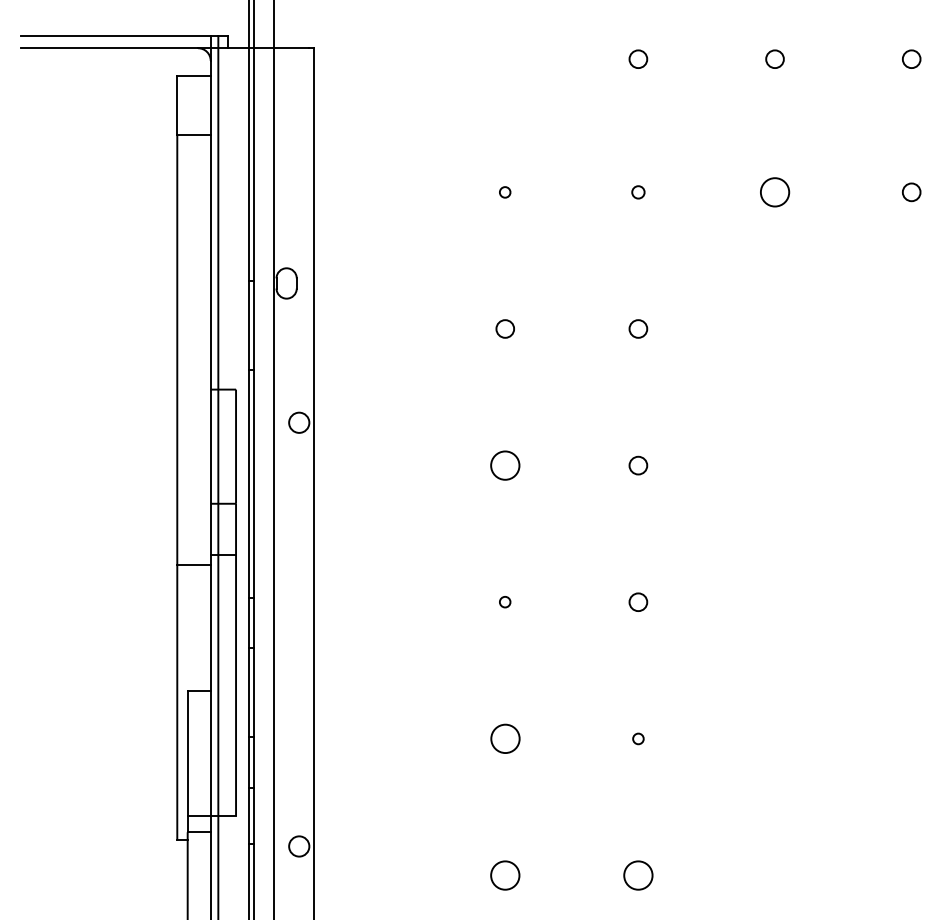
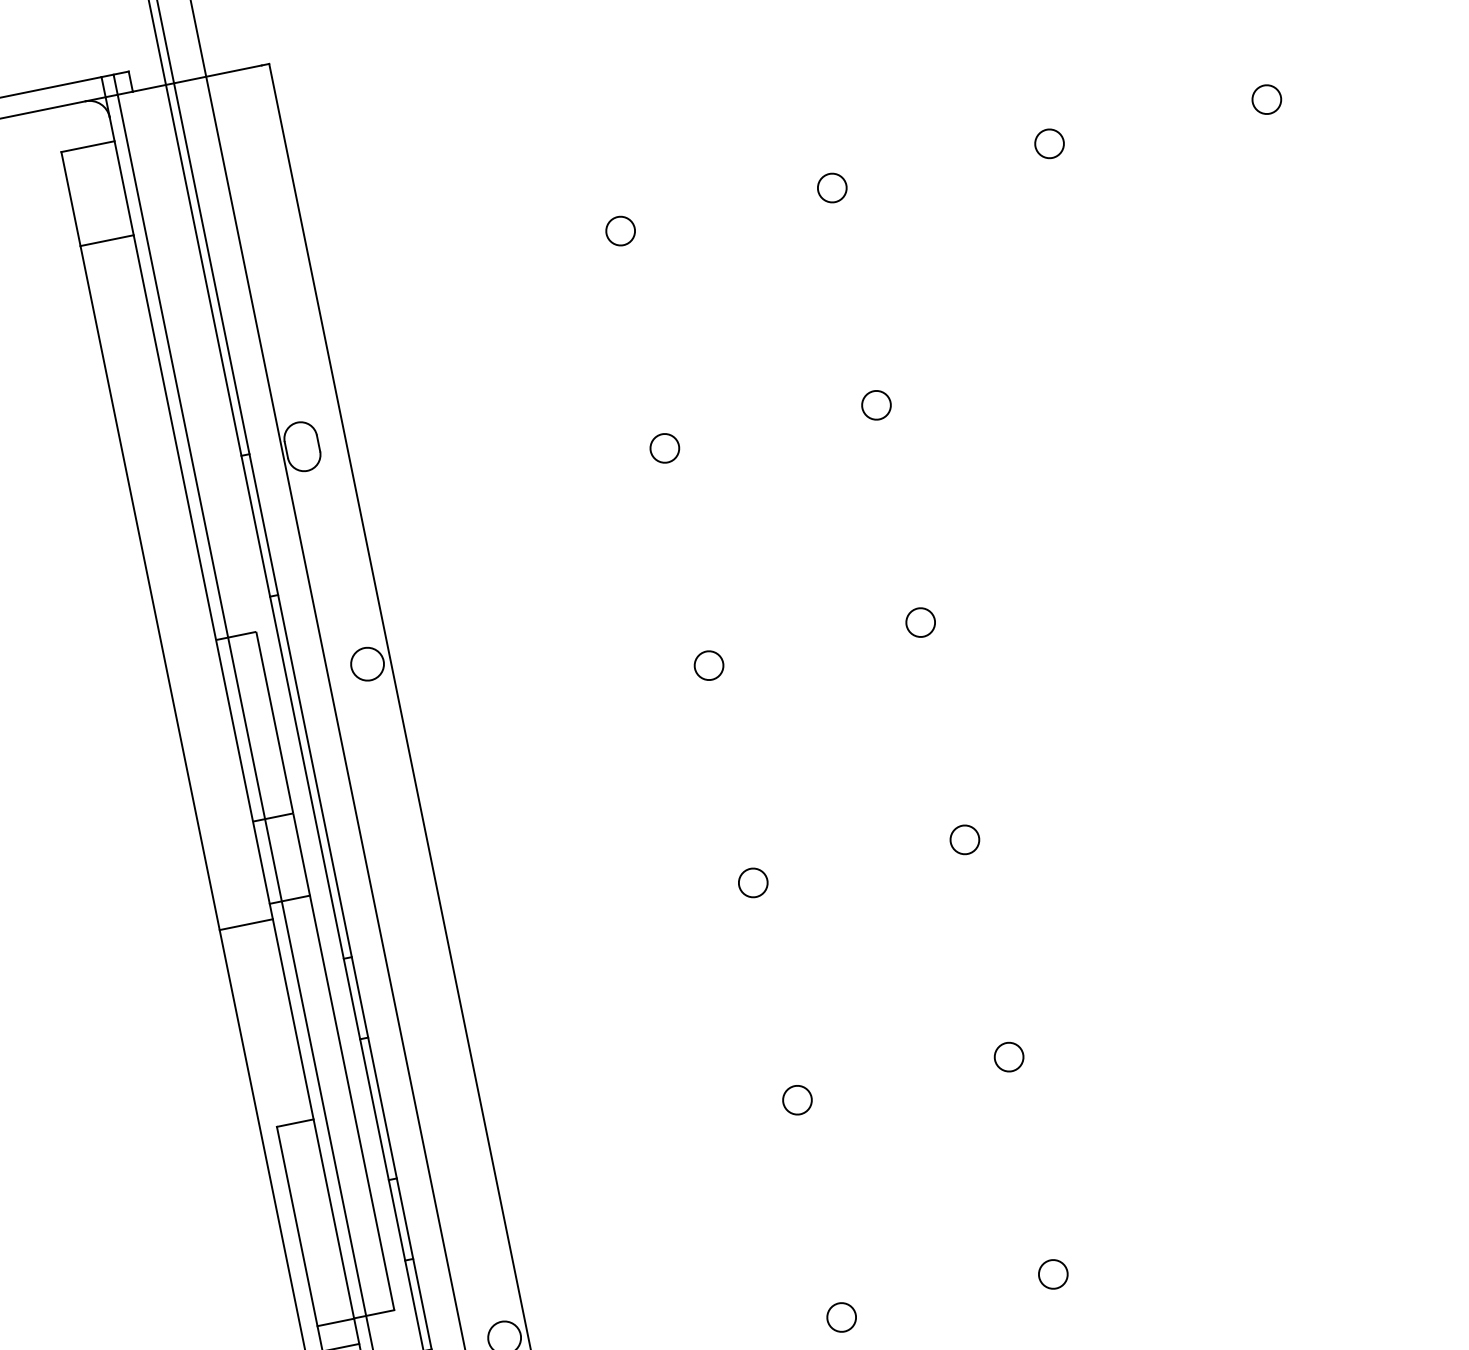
circle: (504, 192) -> (619, 231), size x1.67
circle: (638, 192) -> (832, 188), size x1.43
circle: (774, 192) -> (1048, 144), size x0.62
circle: (505, 465) -> (709, 665), size x0.62
circle: (504, 601) -> (751, 881), size x1.67
circle: (504, 738) -> (796, 1099), size x0.62
circle: (638, 738) -> (1009, 1056), size x1.67
circle: (505, 875) -> (841, 1317), size x0.62
circle: (638, 875) -> (1053, 1274), size x0.62

